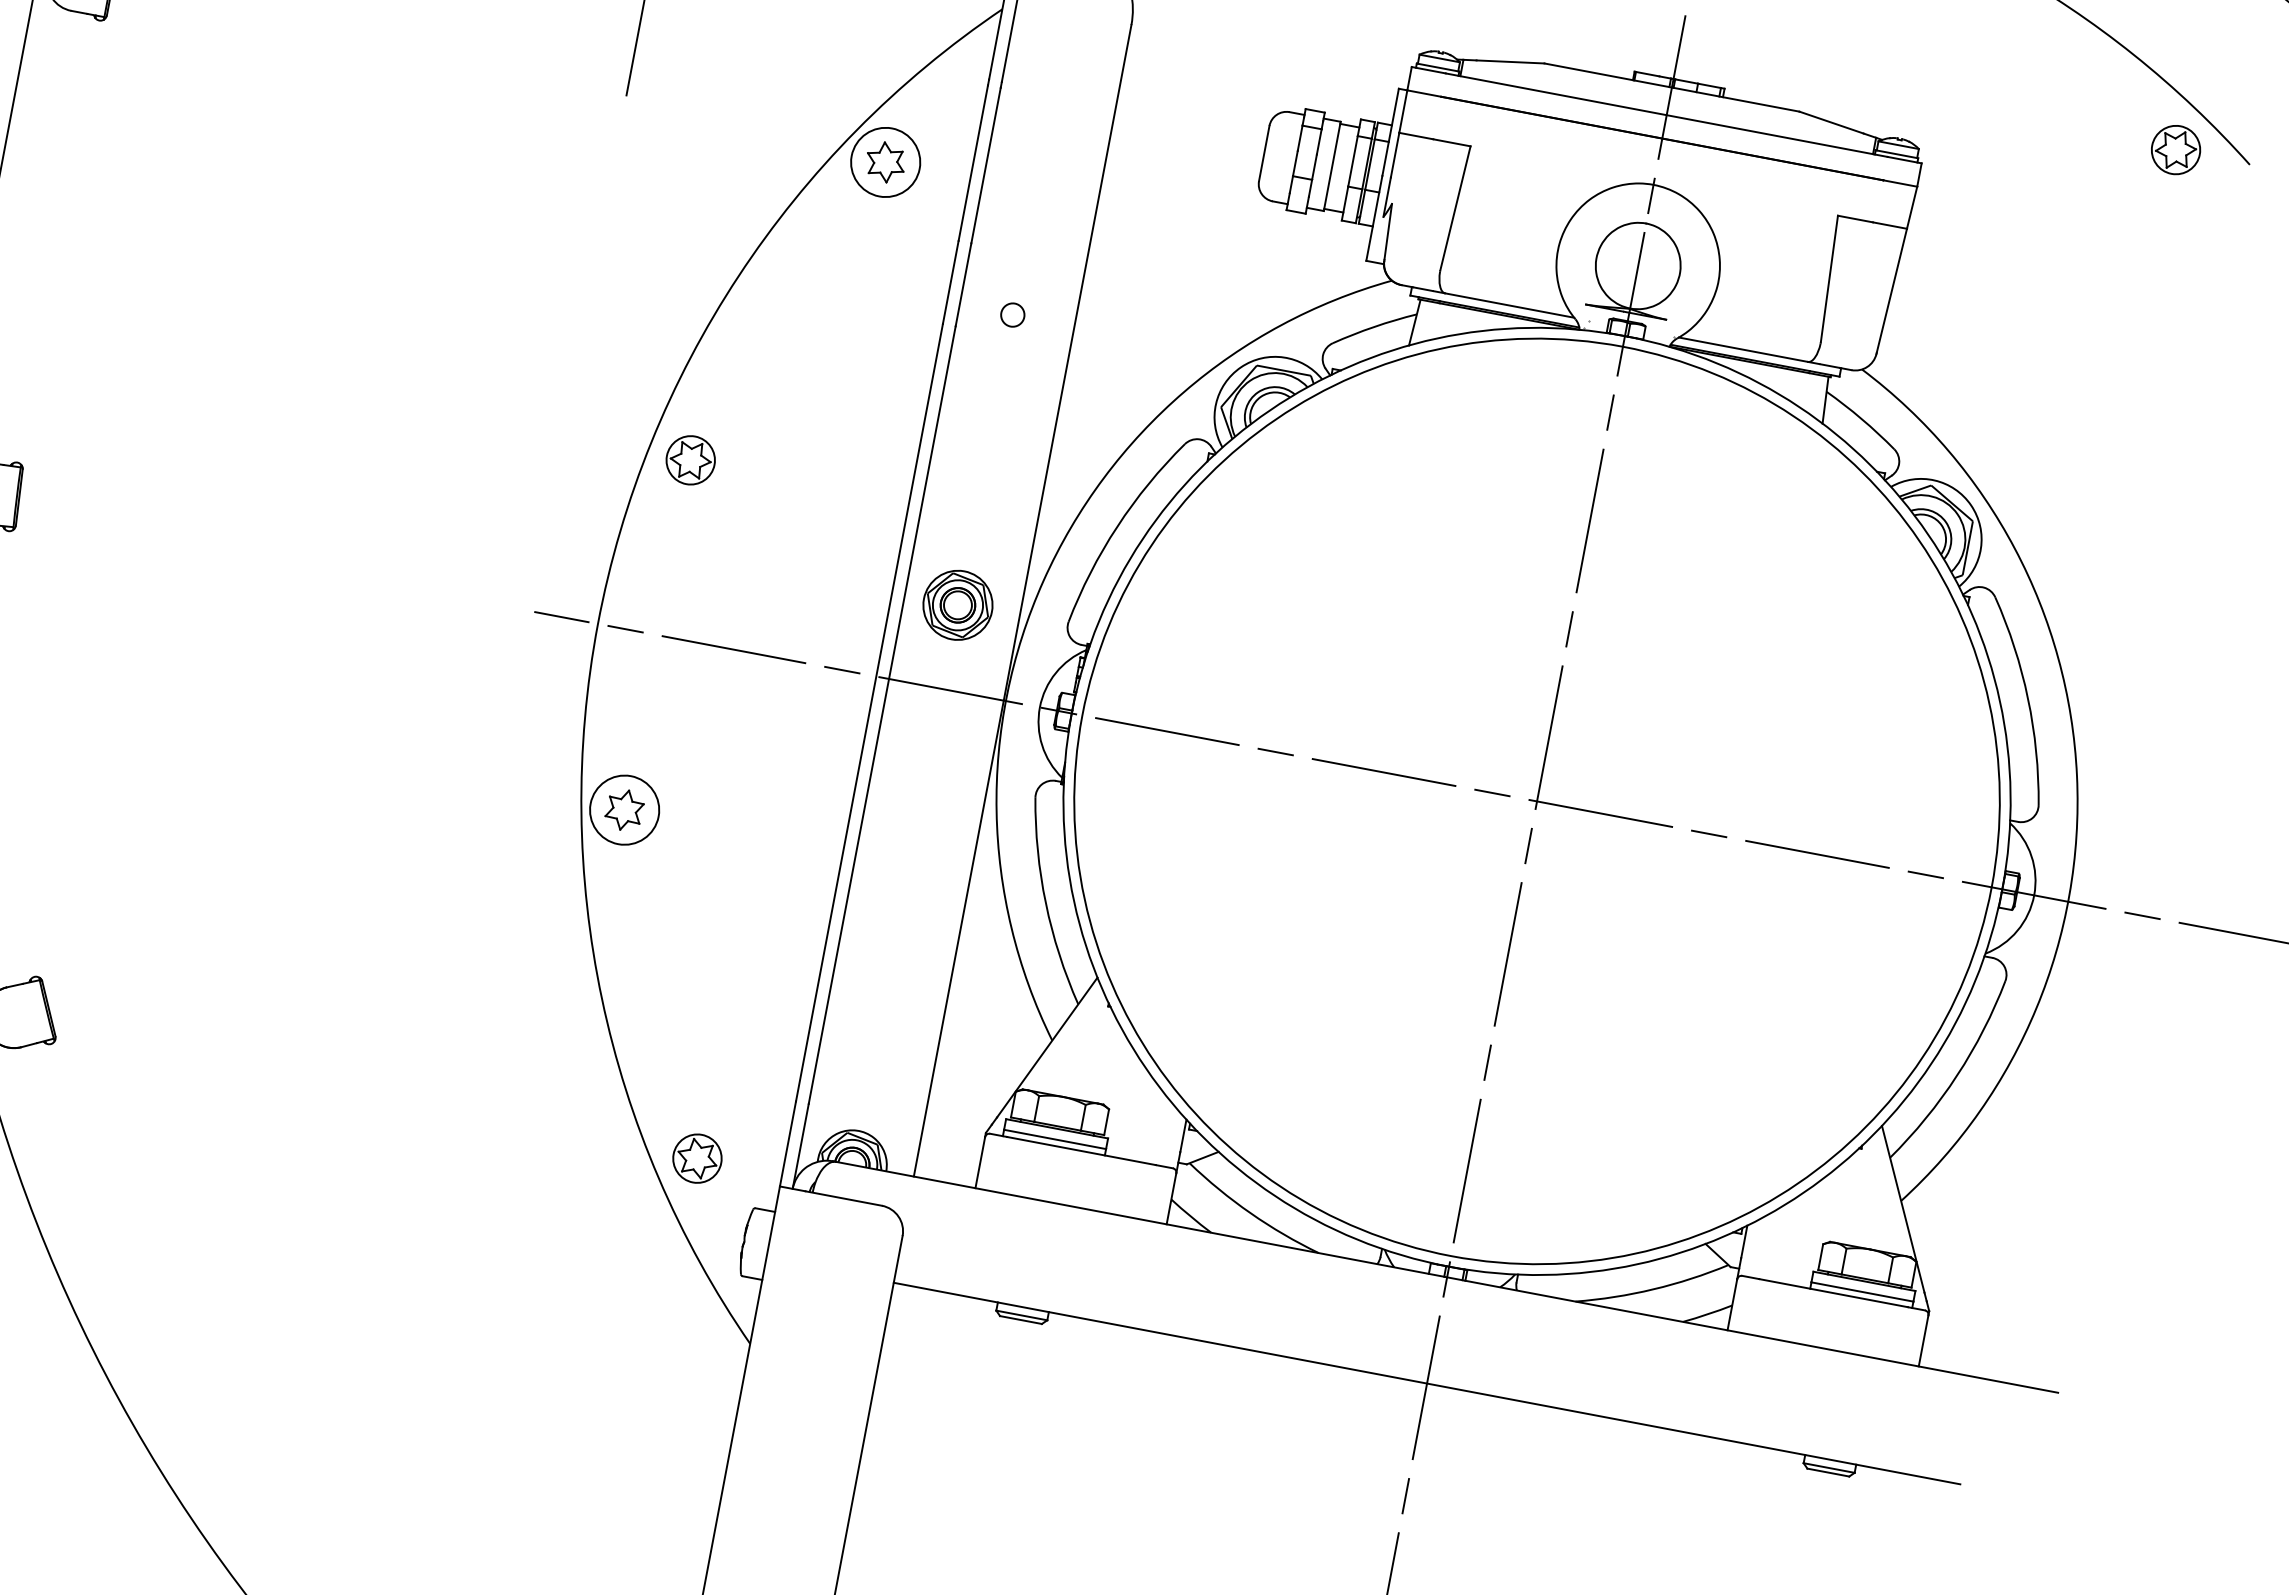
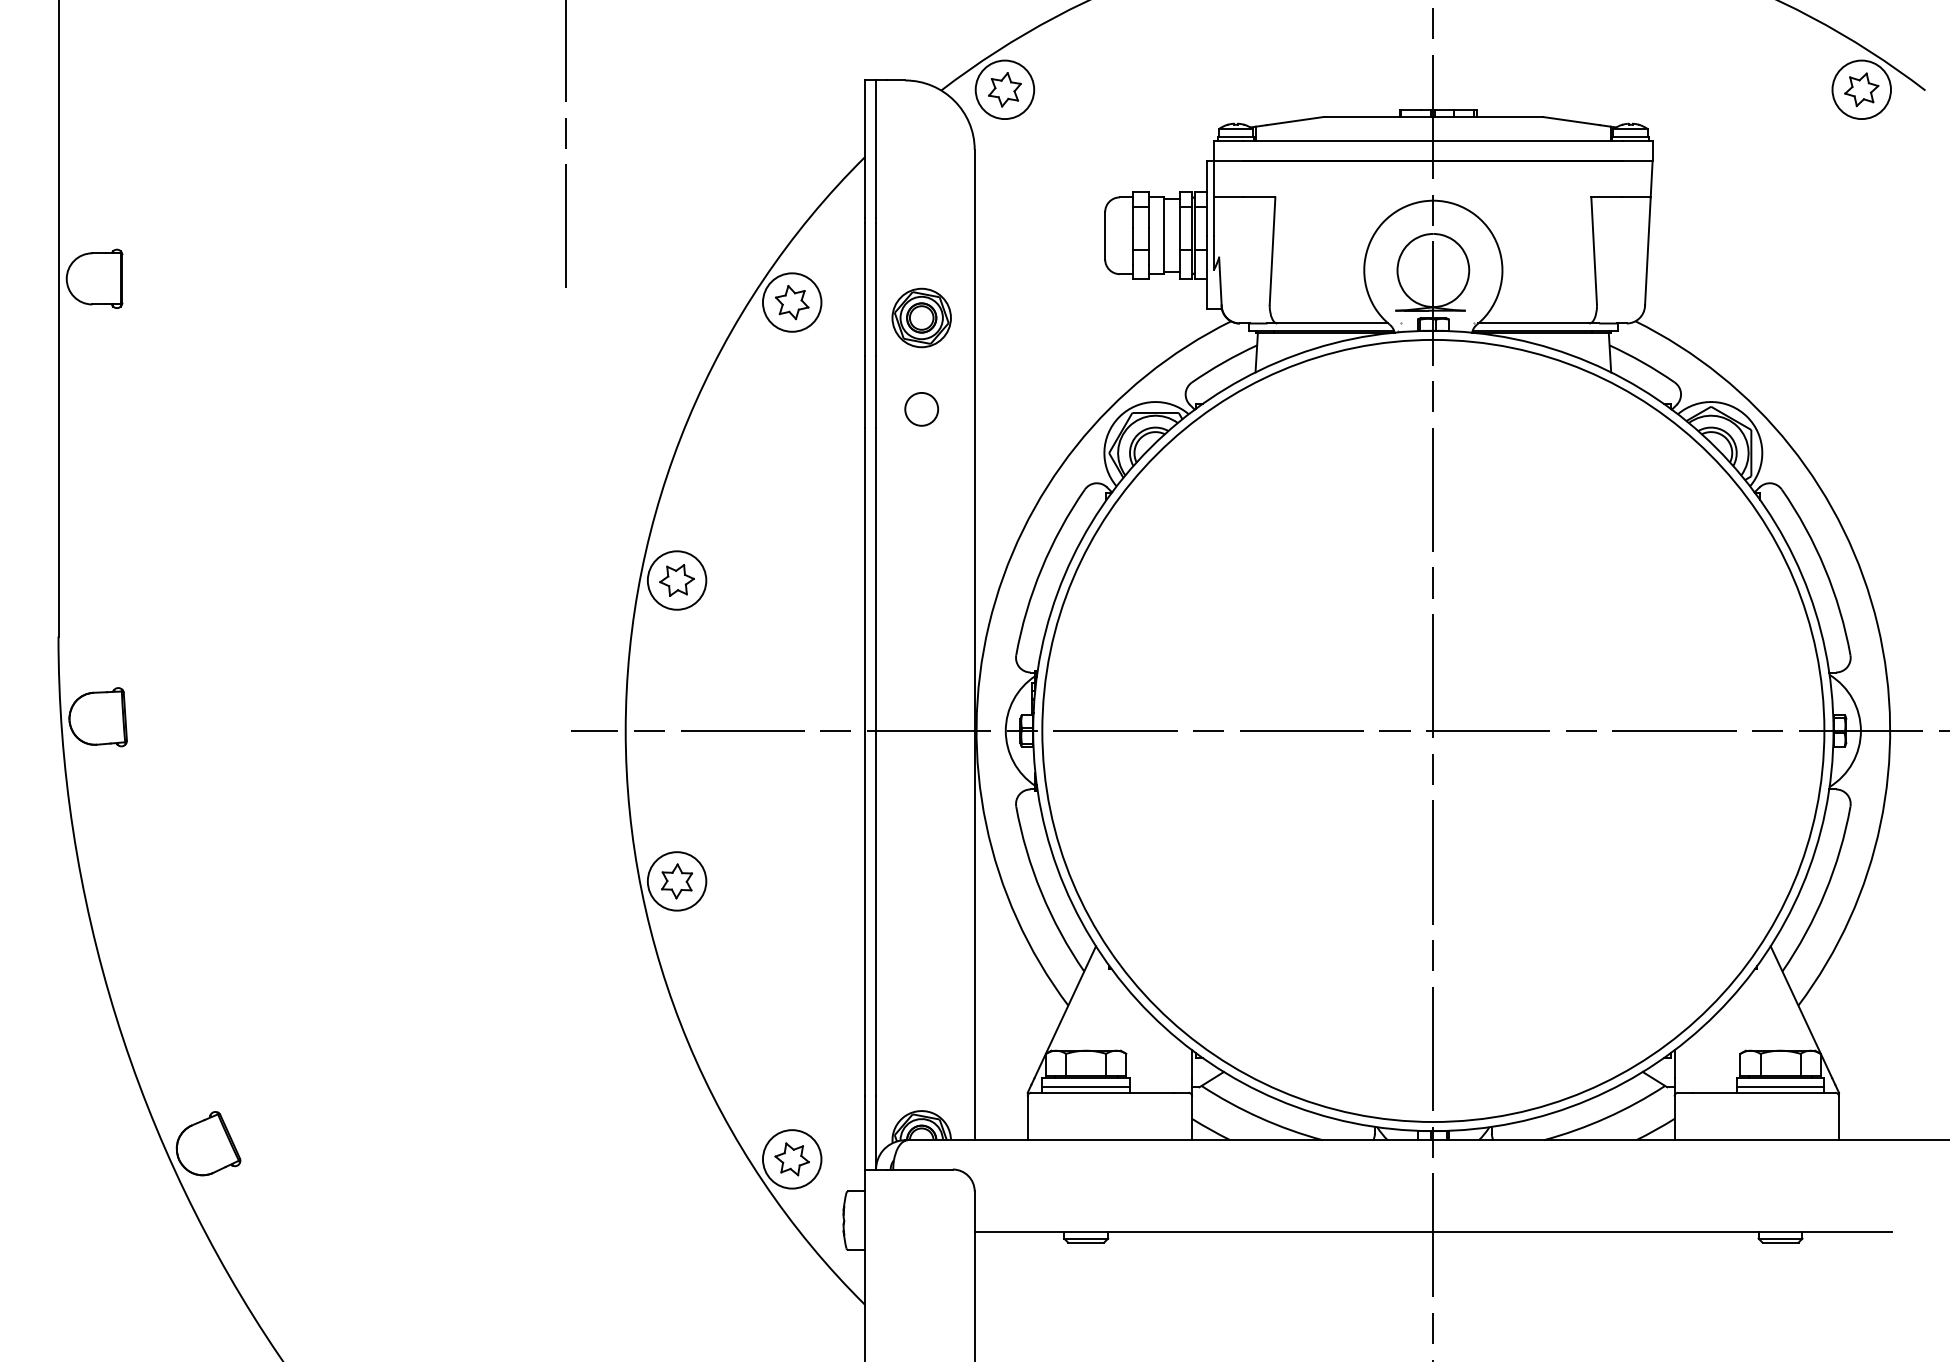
circle: (2175, 149) -> (1861, 89), size x1.43
circle: (1012, 314) -> (921, 408), size x1.67
circle: (690, 460) -> (676, 580), size x1.43
part: (957, 604) -> (921, 317), moved
circle: (696, 1158) -> (791, 1159), size x1.43

